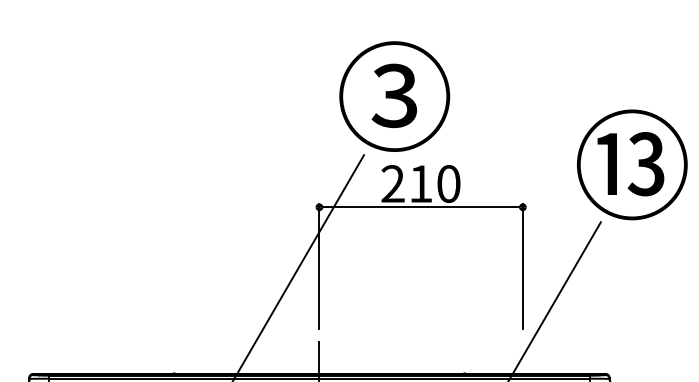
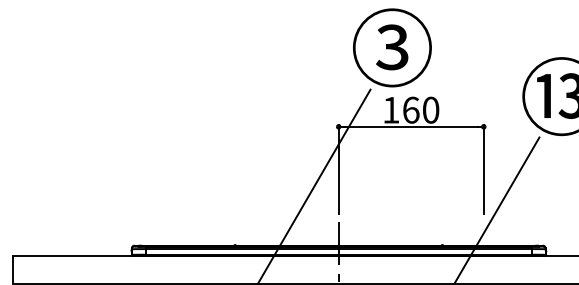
text: (407, 182) -> (401, 109), 210 -> 160

